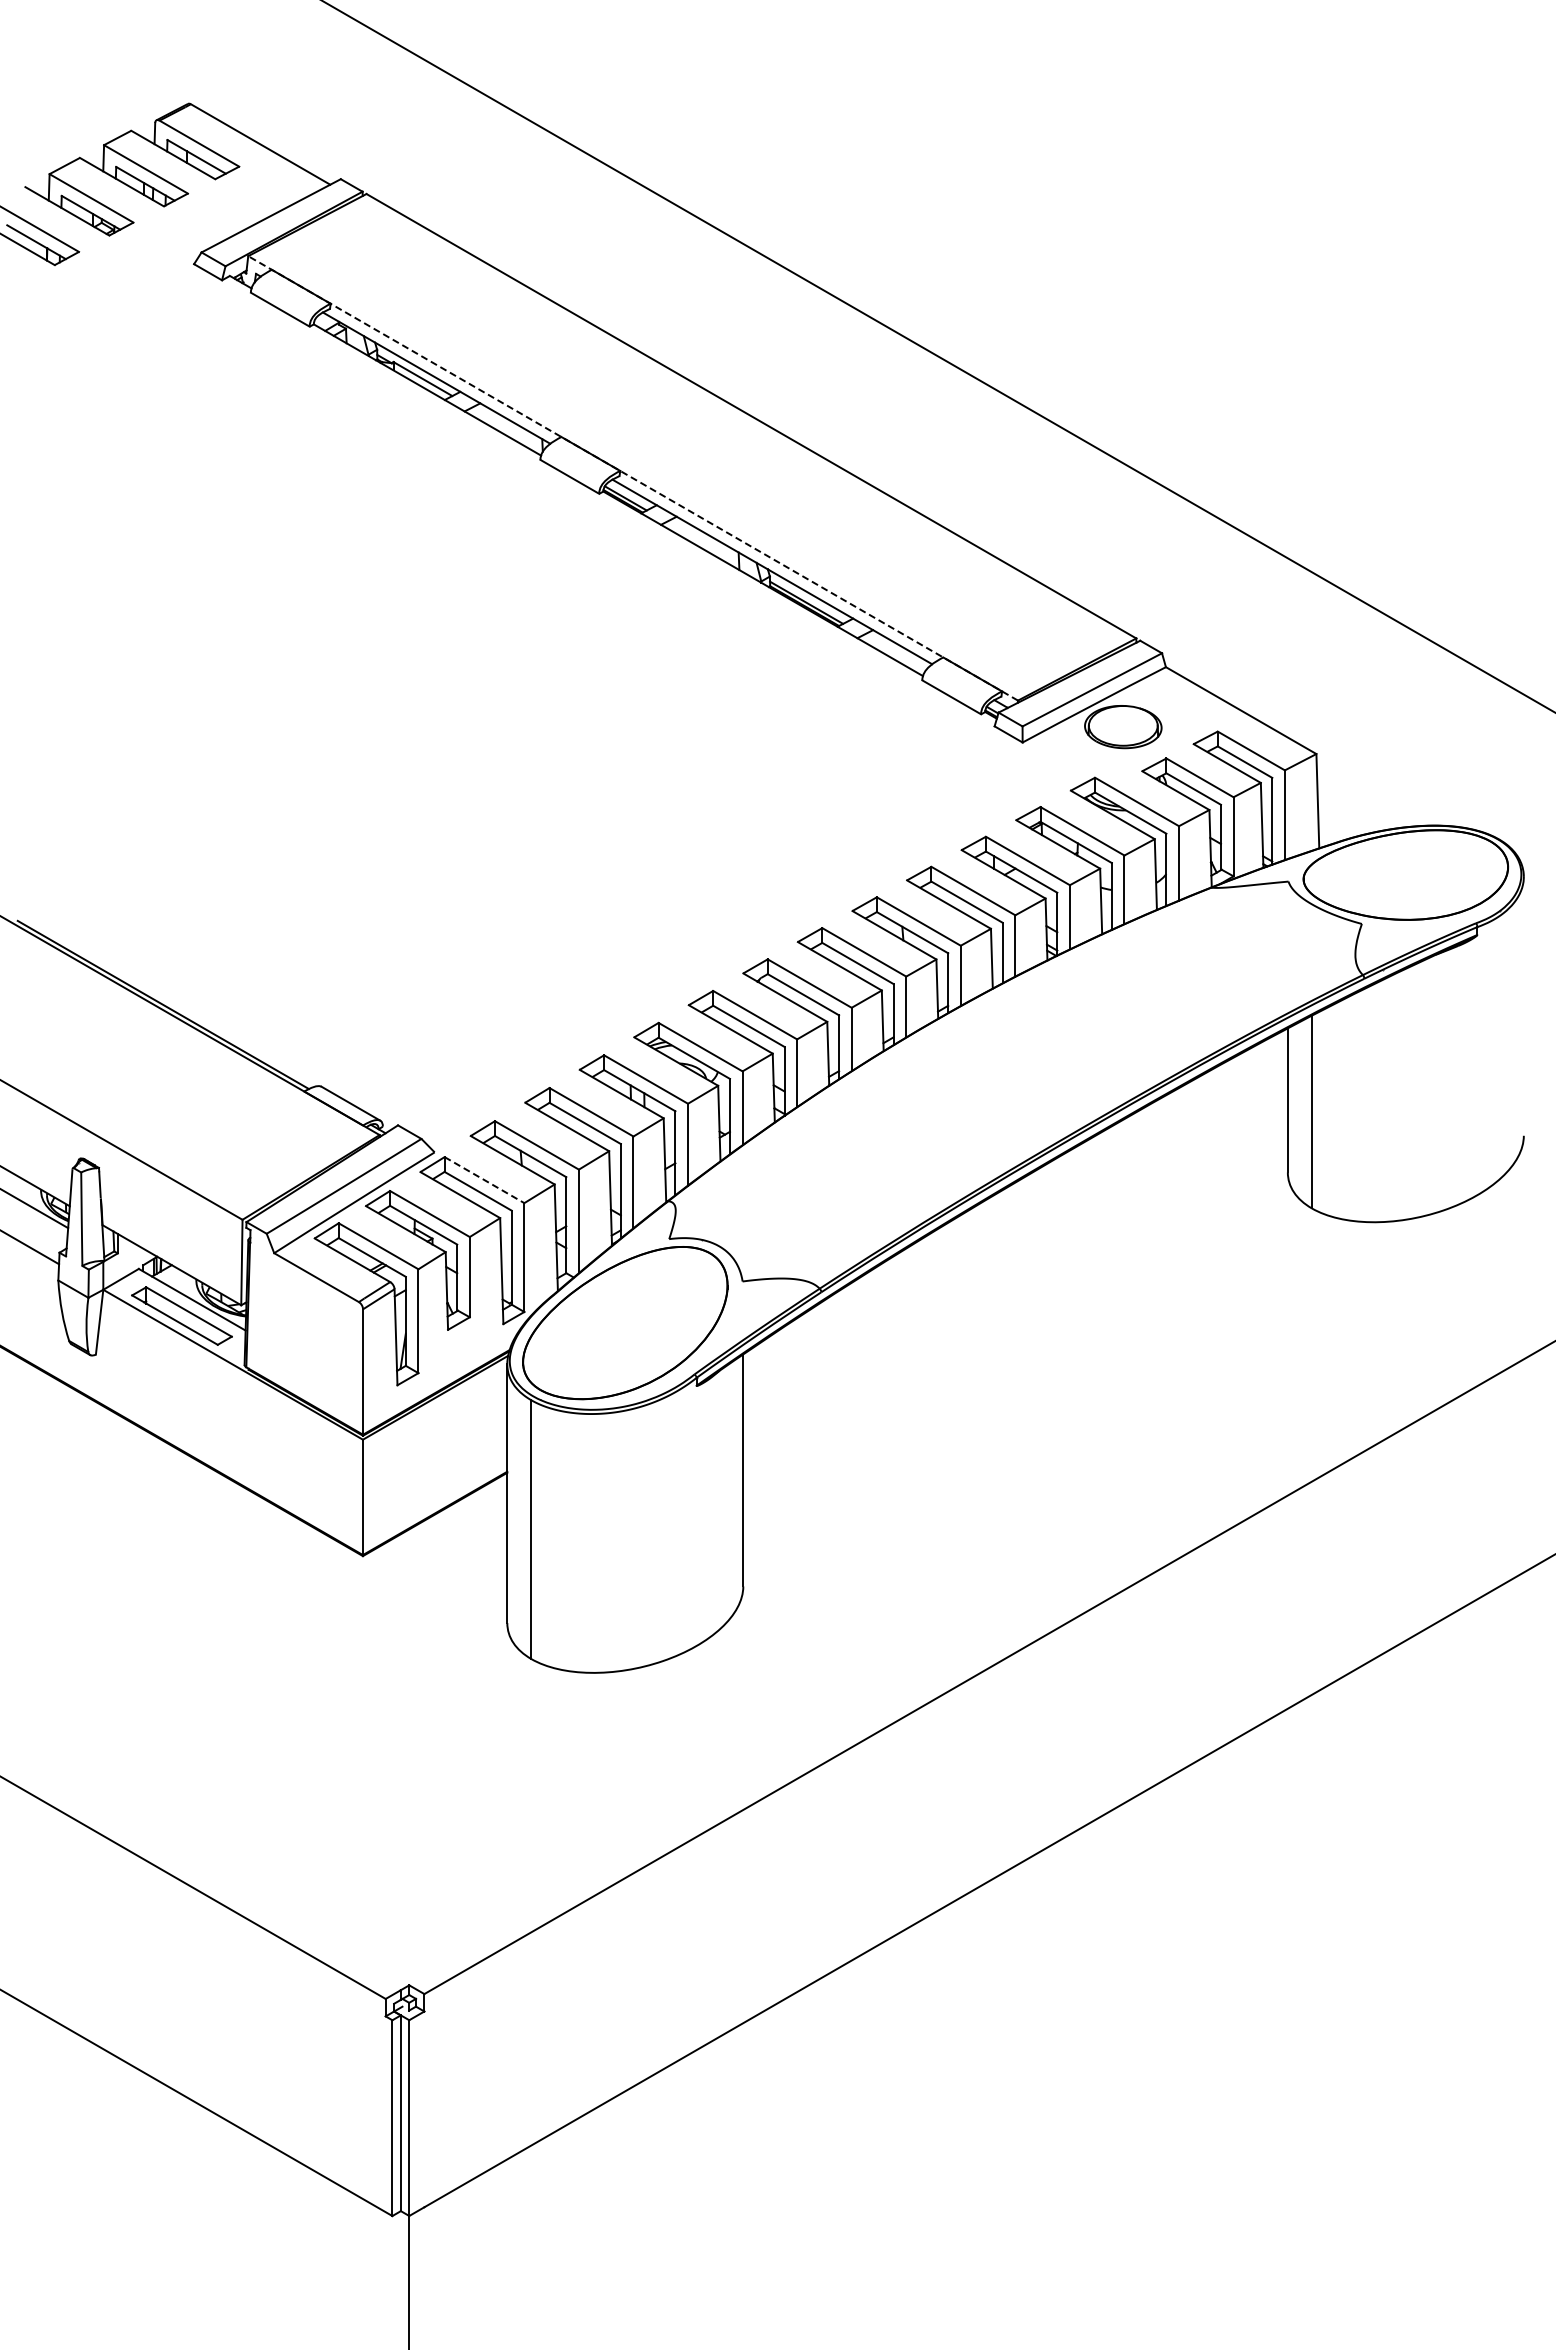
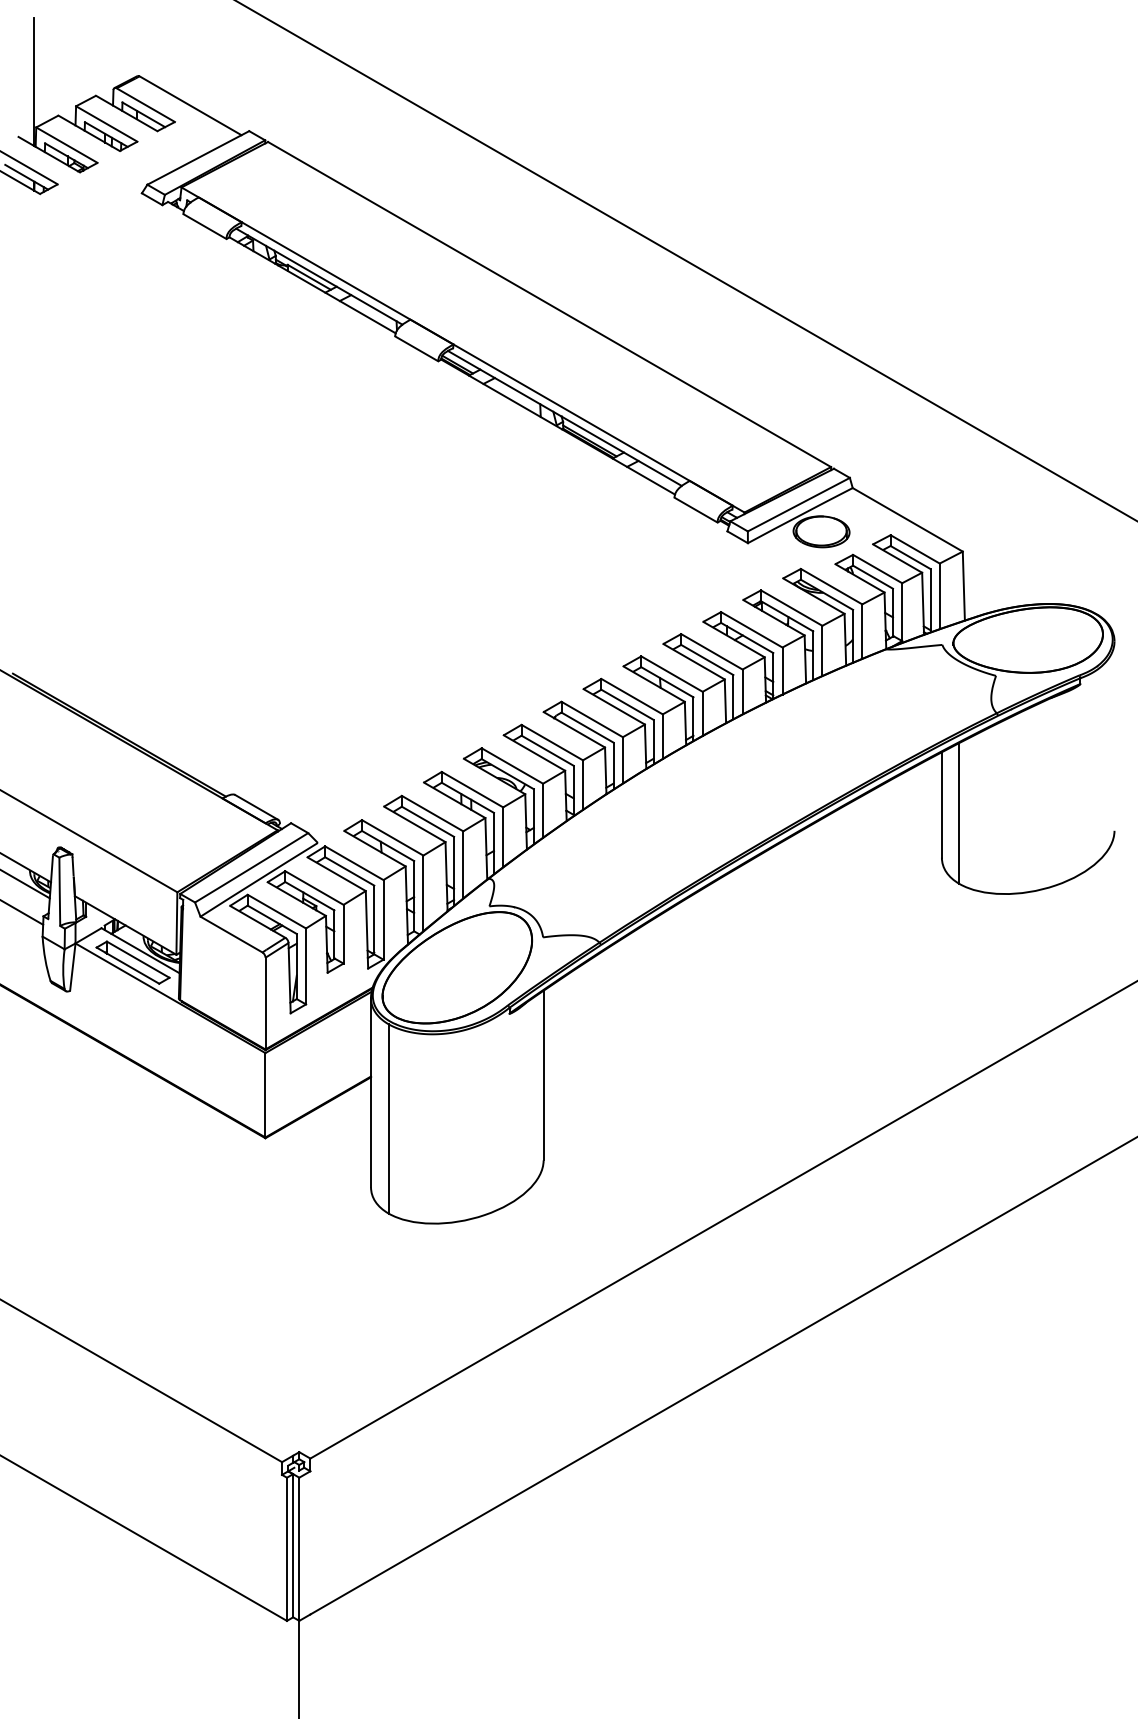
line: (46, 111) -> (33, 81), added
line: (632, 478) -> (462, 350), dashed -> solid
line: (484, 1180) -> (354, 863), dashed -> solid

